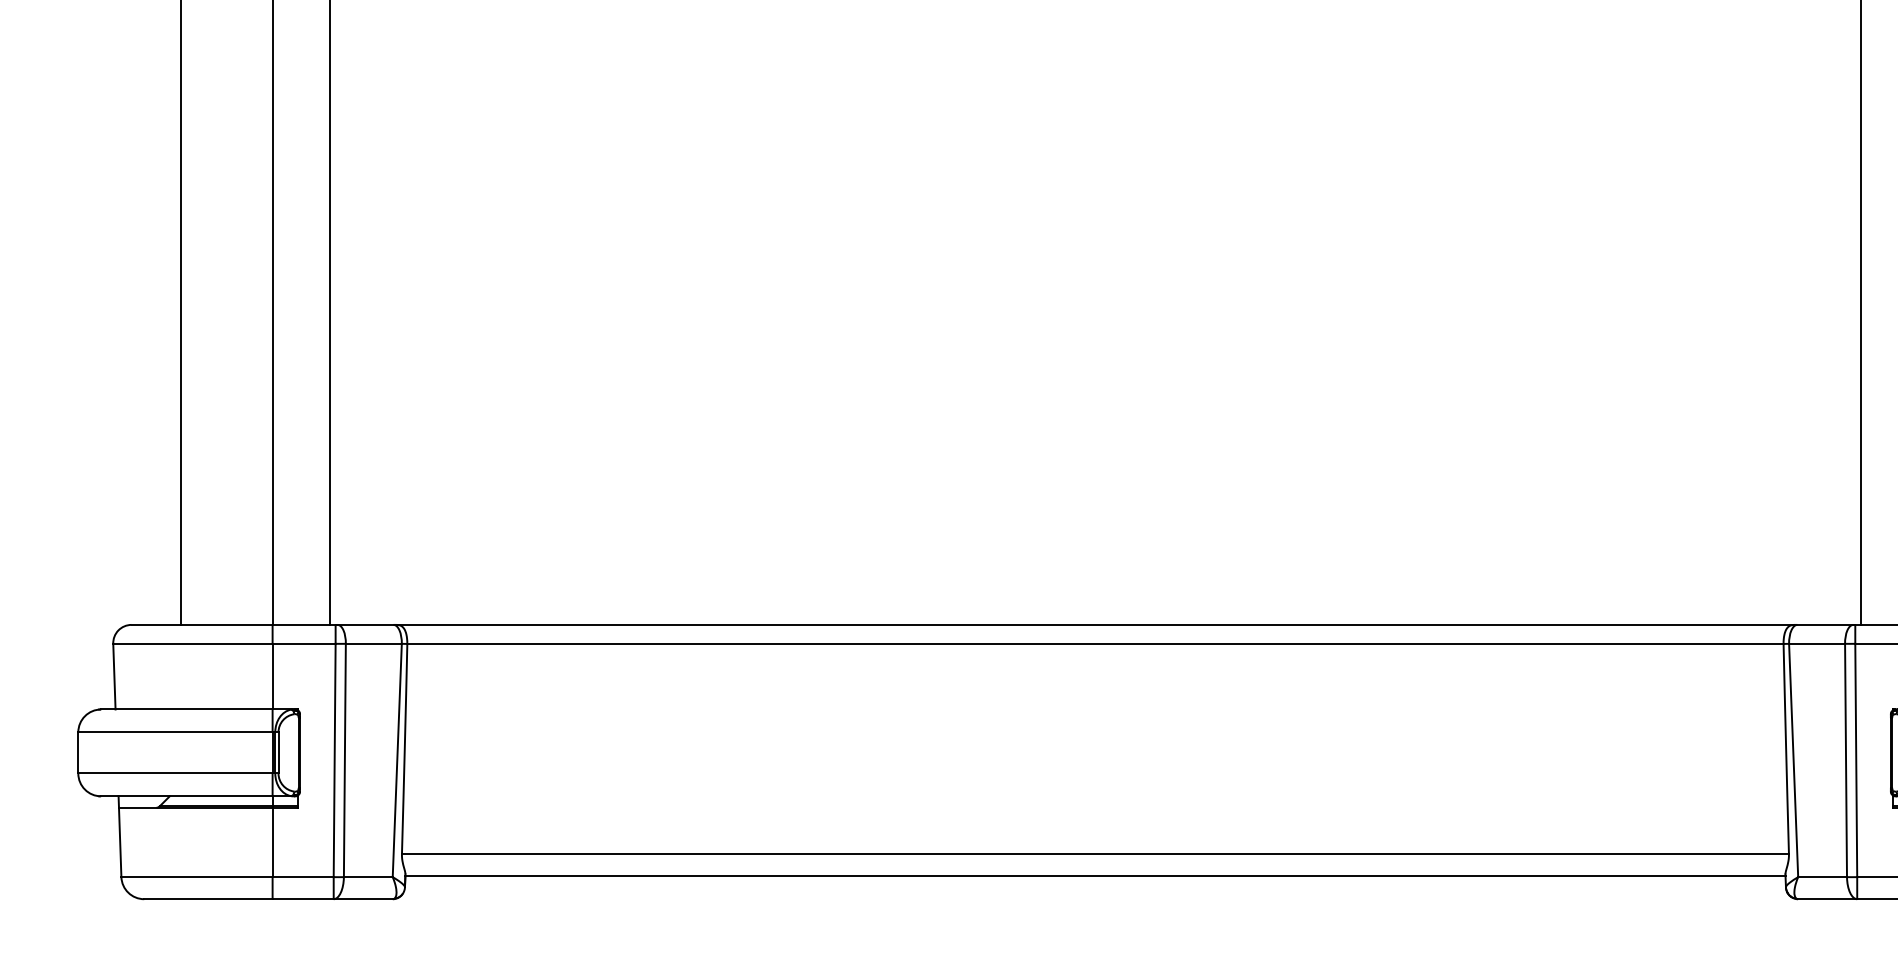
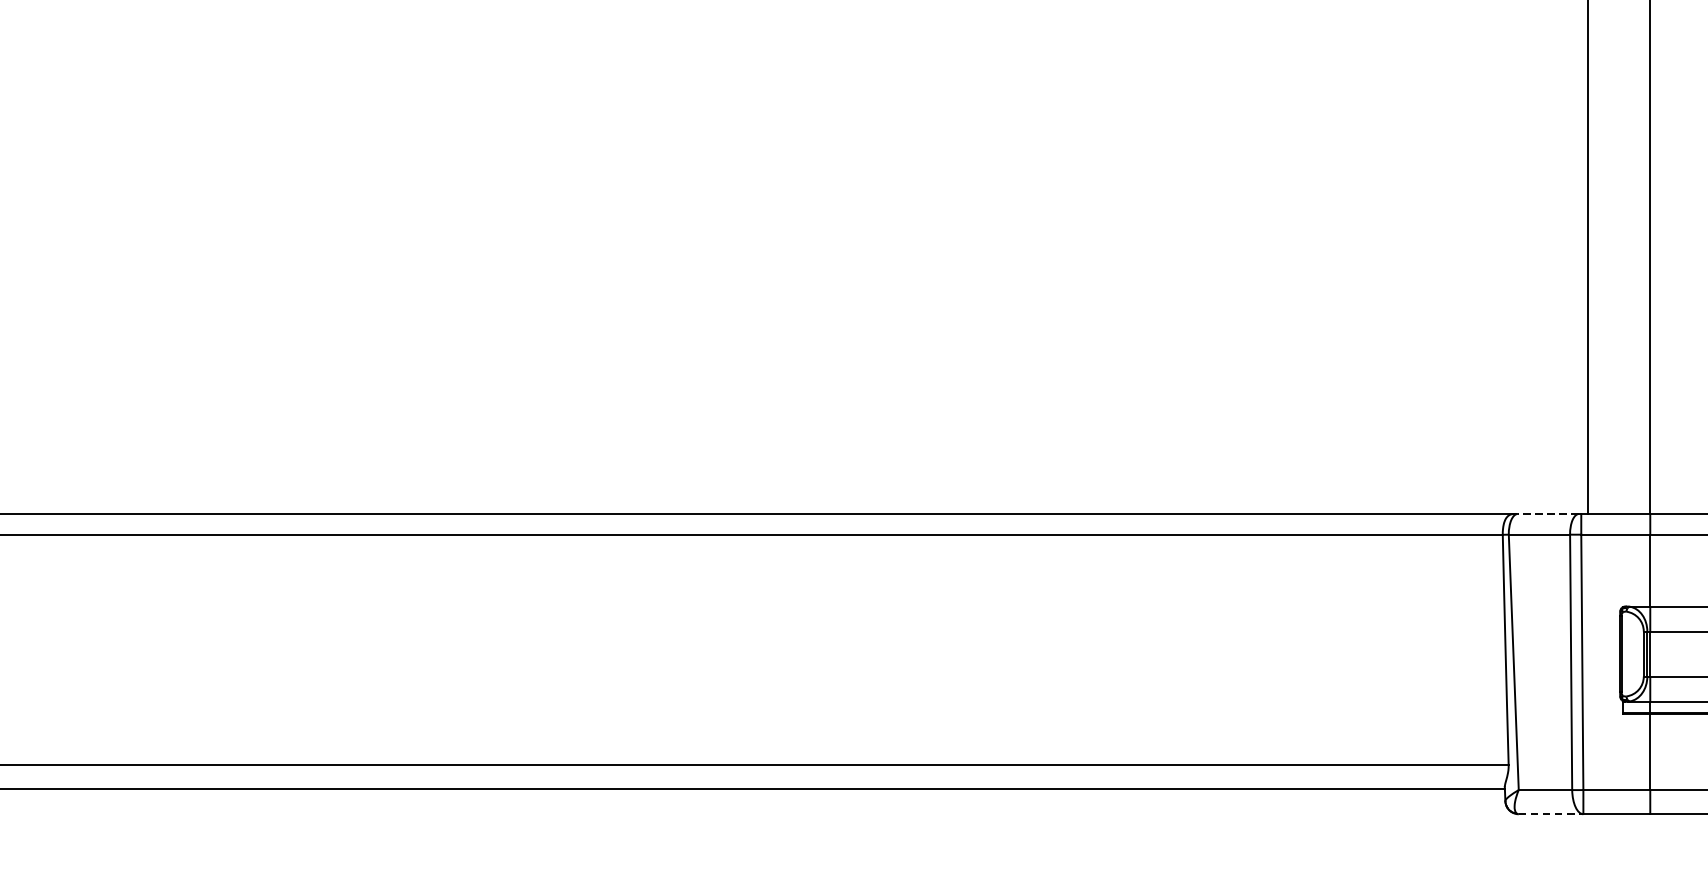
line: (1825, 624) -> (1548, 513), solid -> dashed
line: (1827, 899) -> (1550, 814), solid -> dashed

